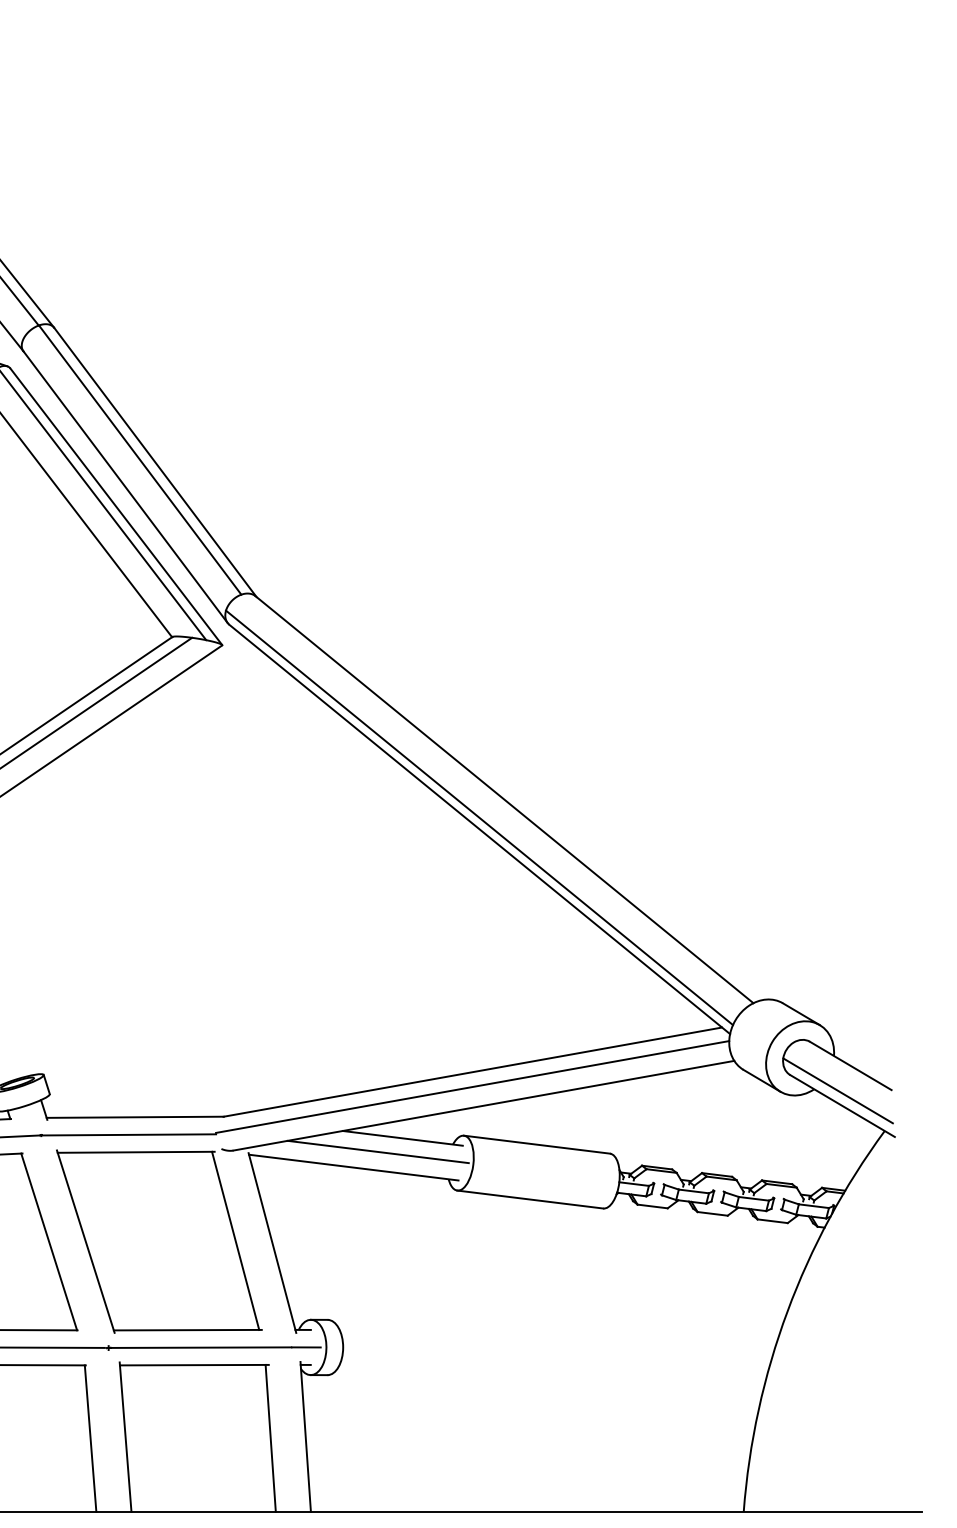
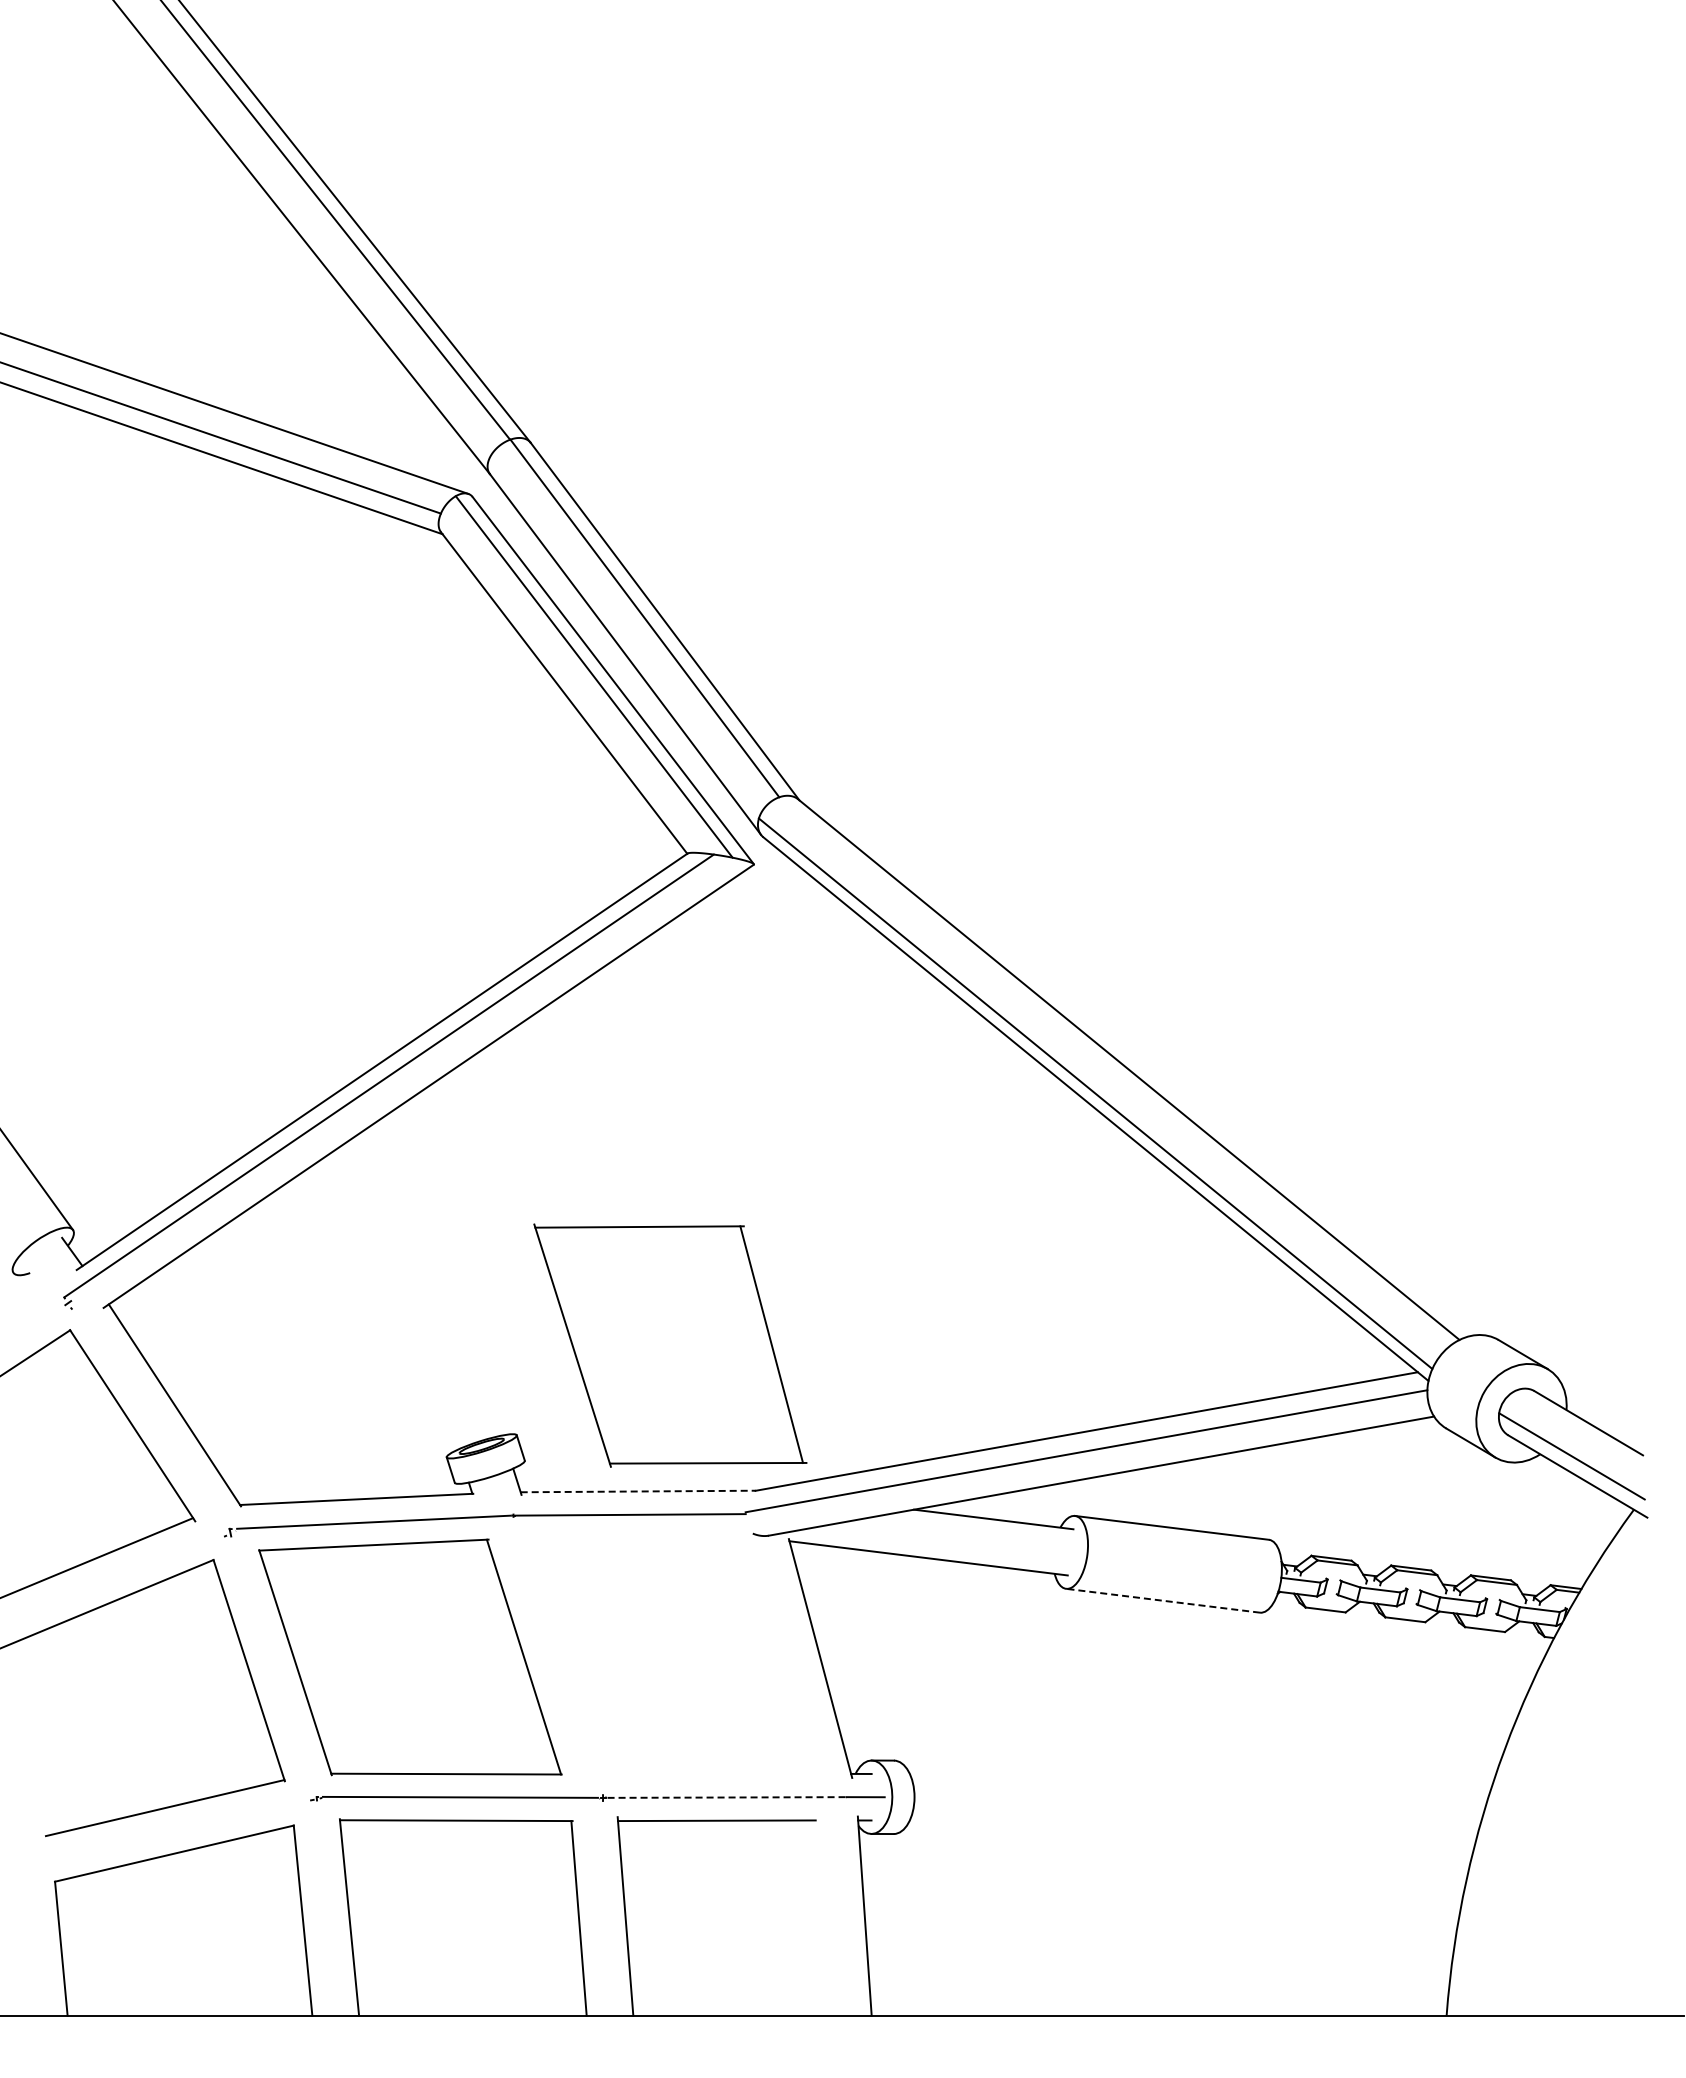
line: (135, 1117) -> (638, 1491), solid -> dashed
line: (377, 1151) -> (960, 1537), removed
line: (530, 1199) -> (1163, 1600), solid -> dashed
part: (159, 1241) -> (670, 1345), moved
line: (200, 1347) -> (725, 1797), solid -> dashed
line: (270, 1437) -> (818, 1917), removed

